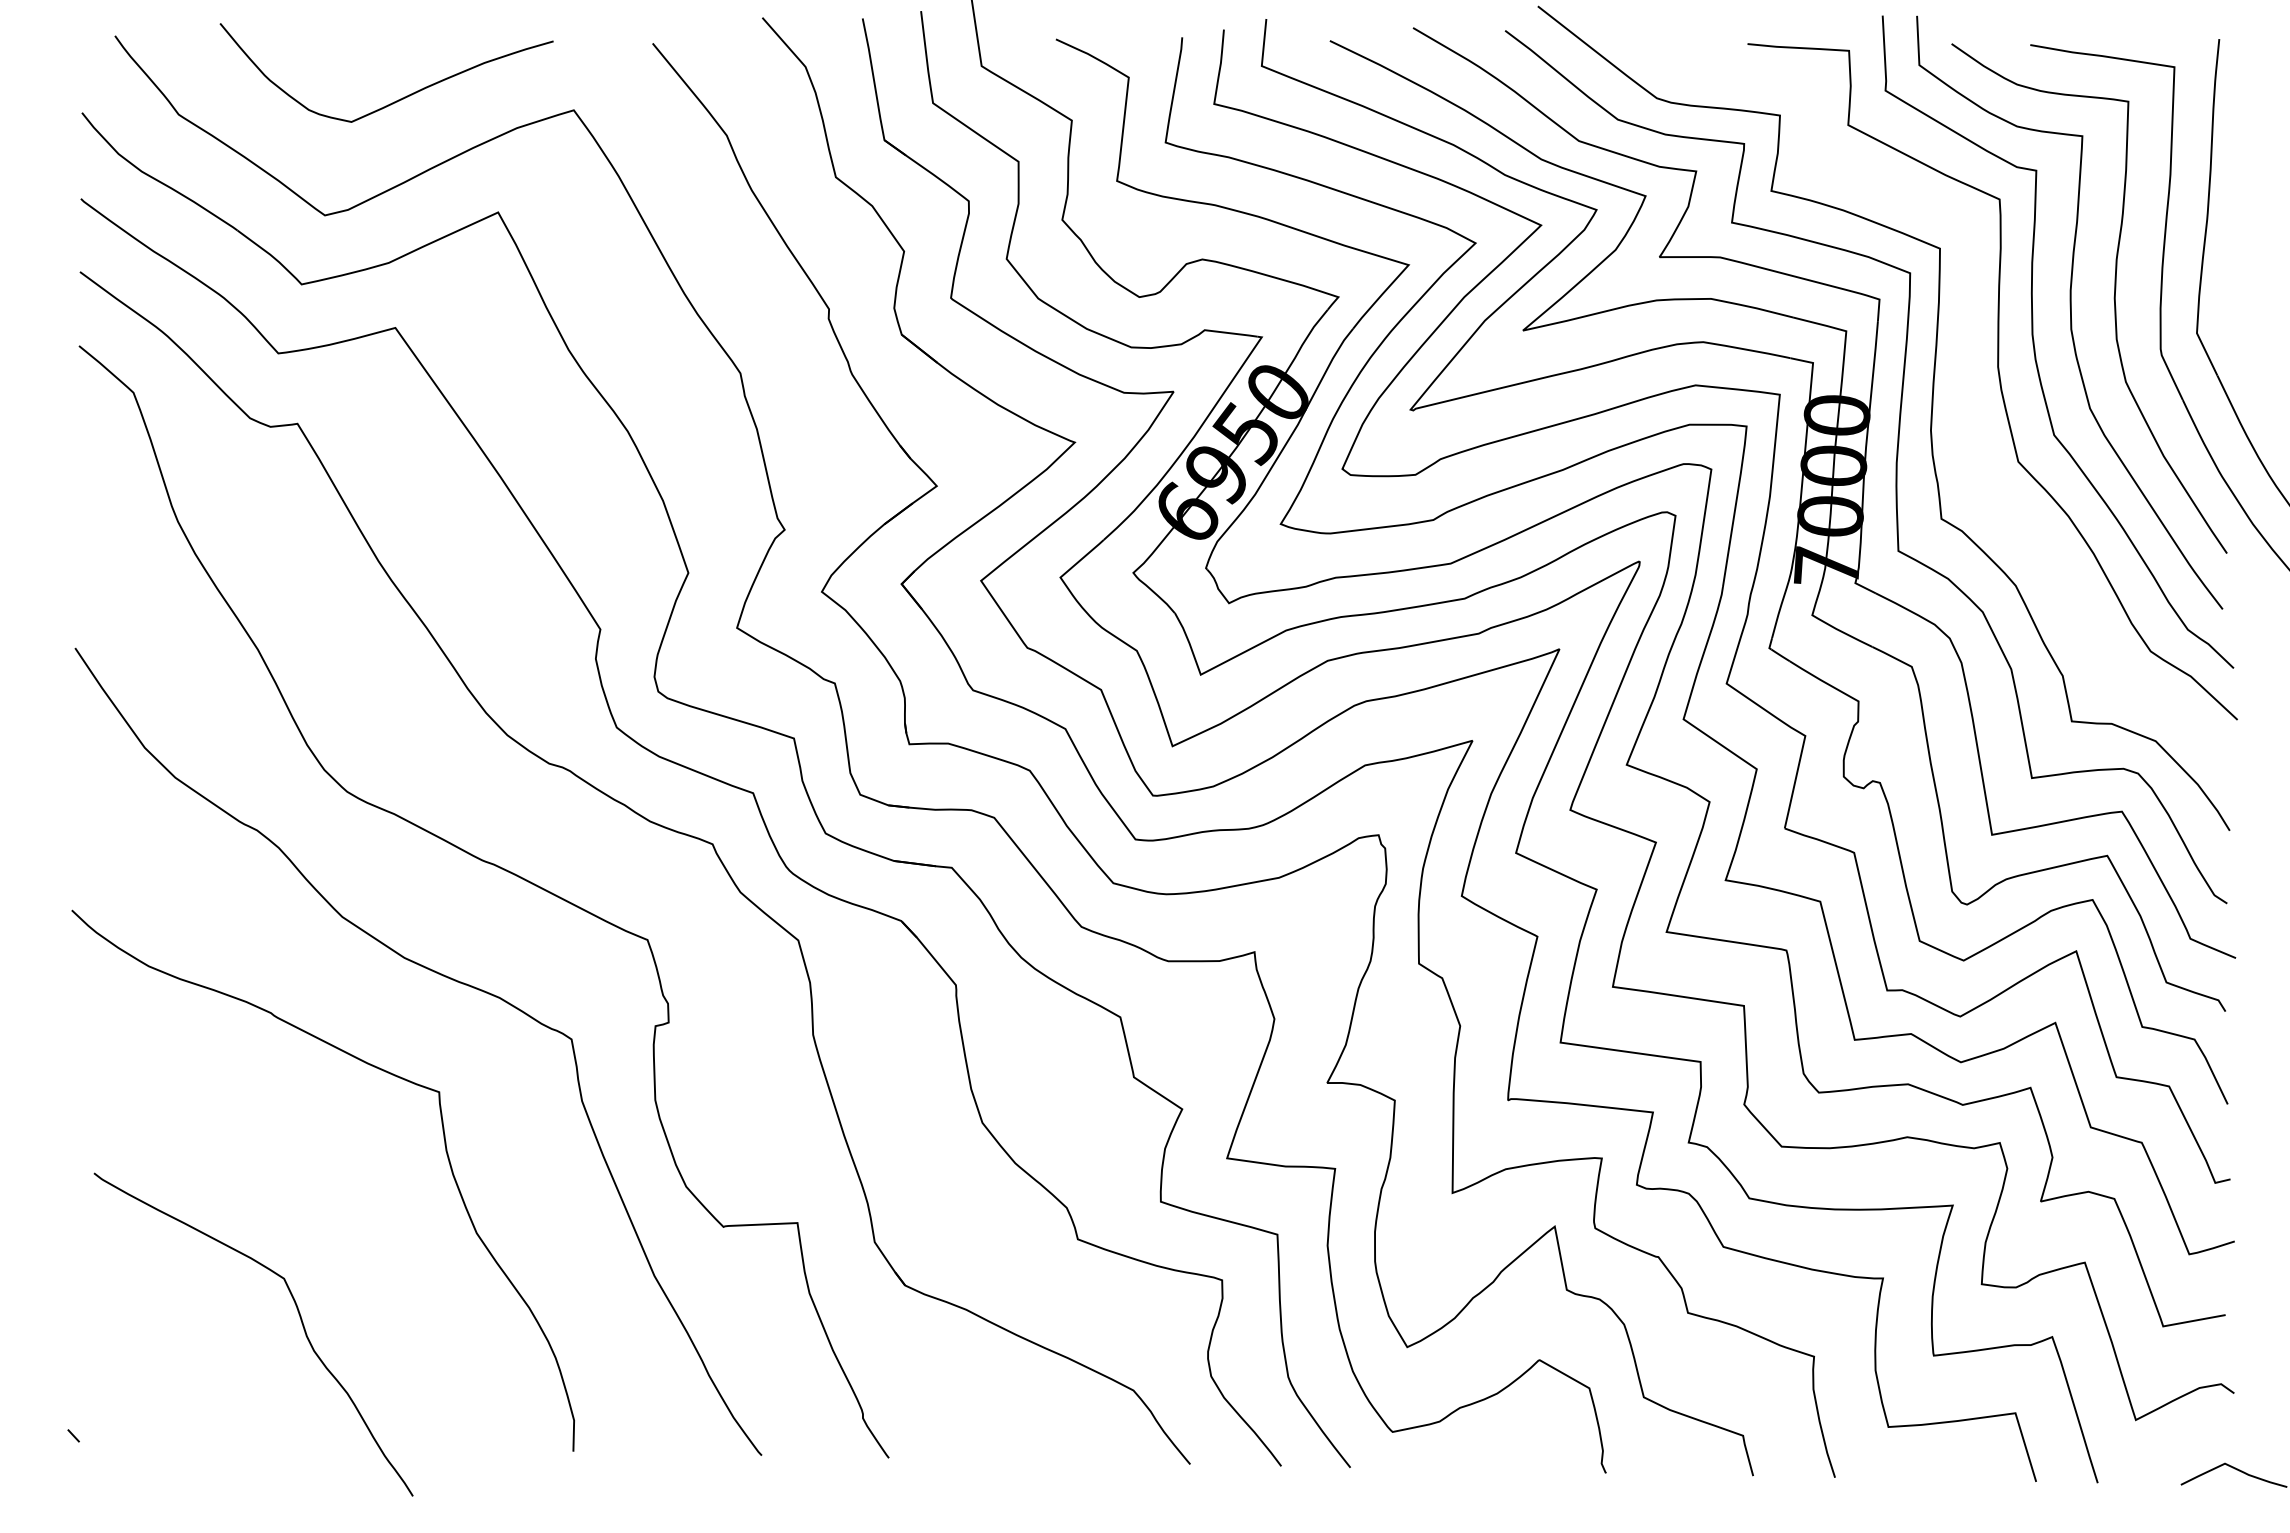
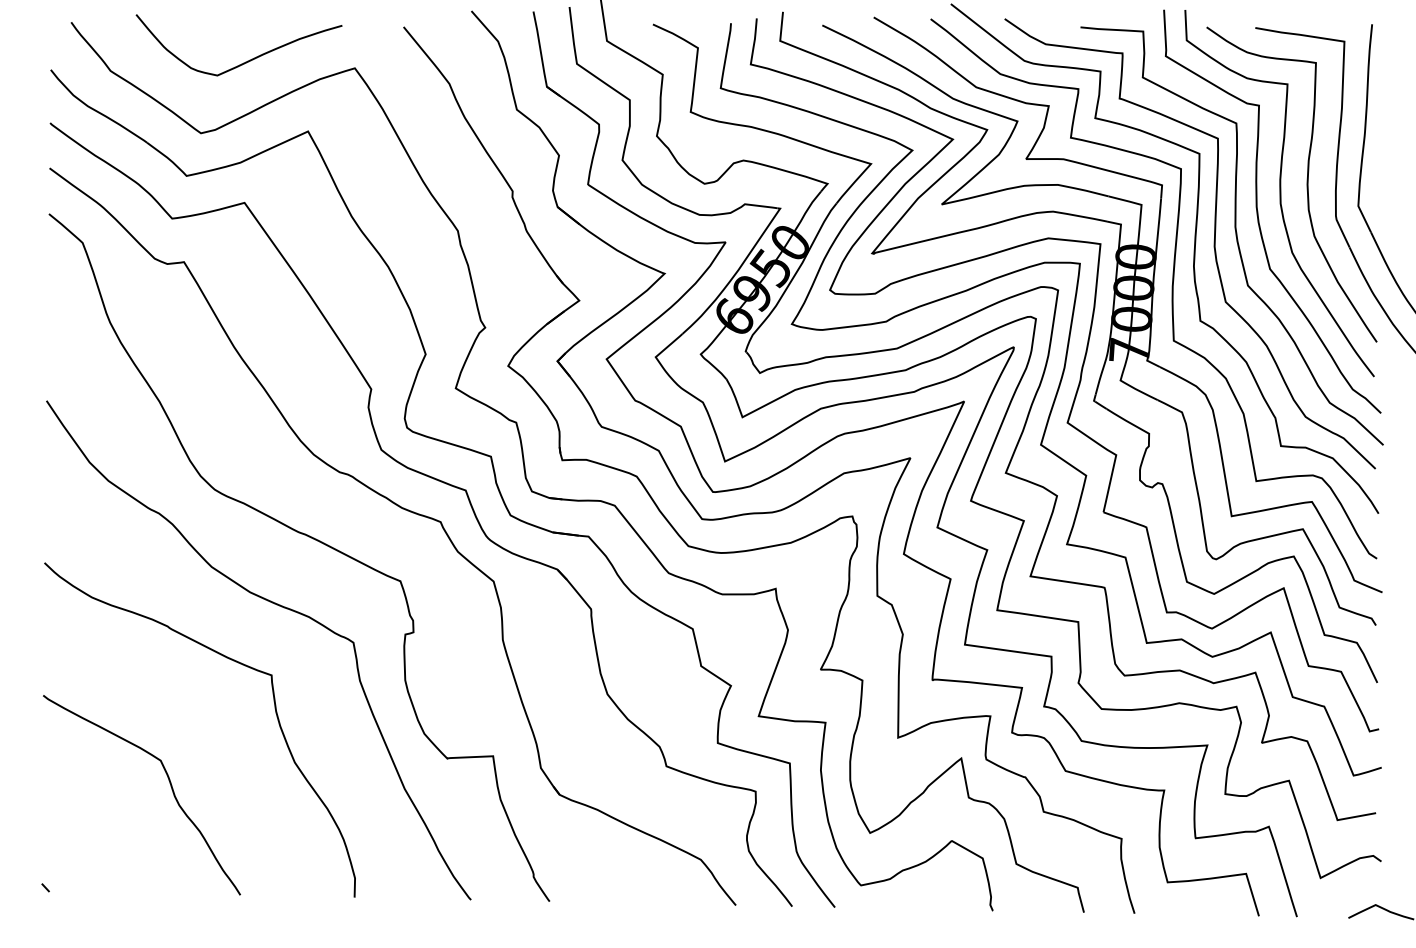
curve: (1962, 393) -> (1213, 243), added
curve: (299, 1320) -> (170, 786), moved

